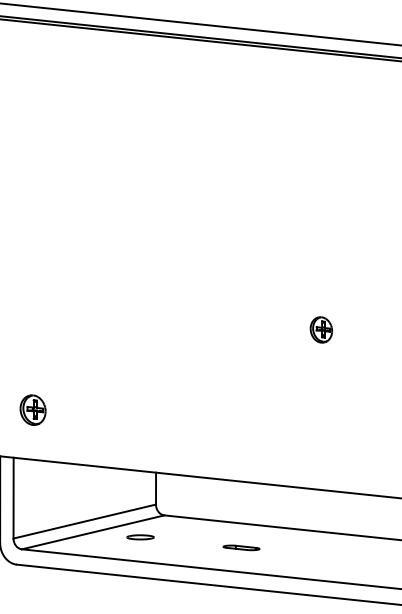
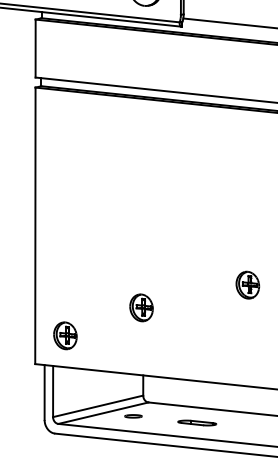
part: (320, 328) -> (247, 284), size x1.67
part: (153, 365) -> (141, 307), added
part: (33, 409) -> (65, 335), size x1.43
part: (241, 547) -> (197, 422), size x1.67

